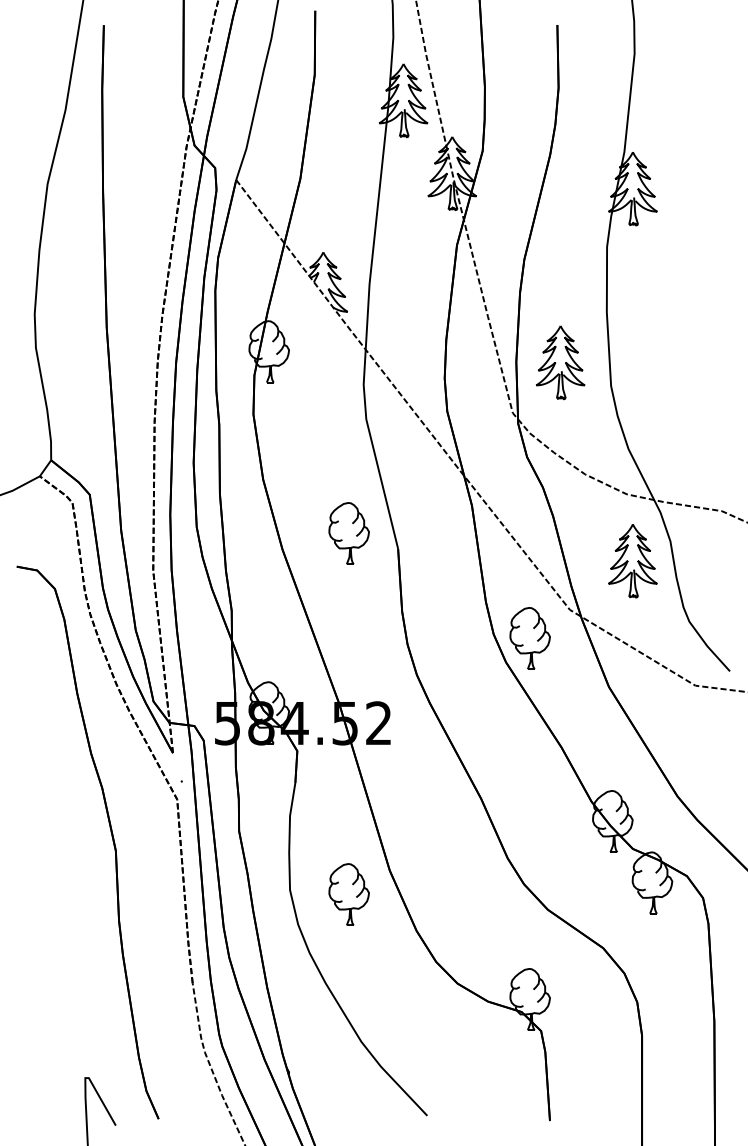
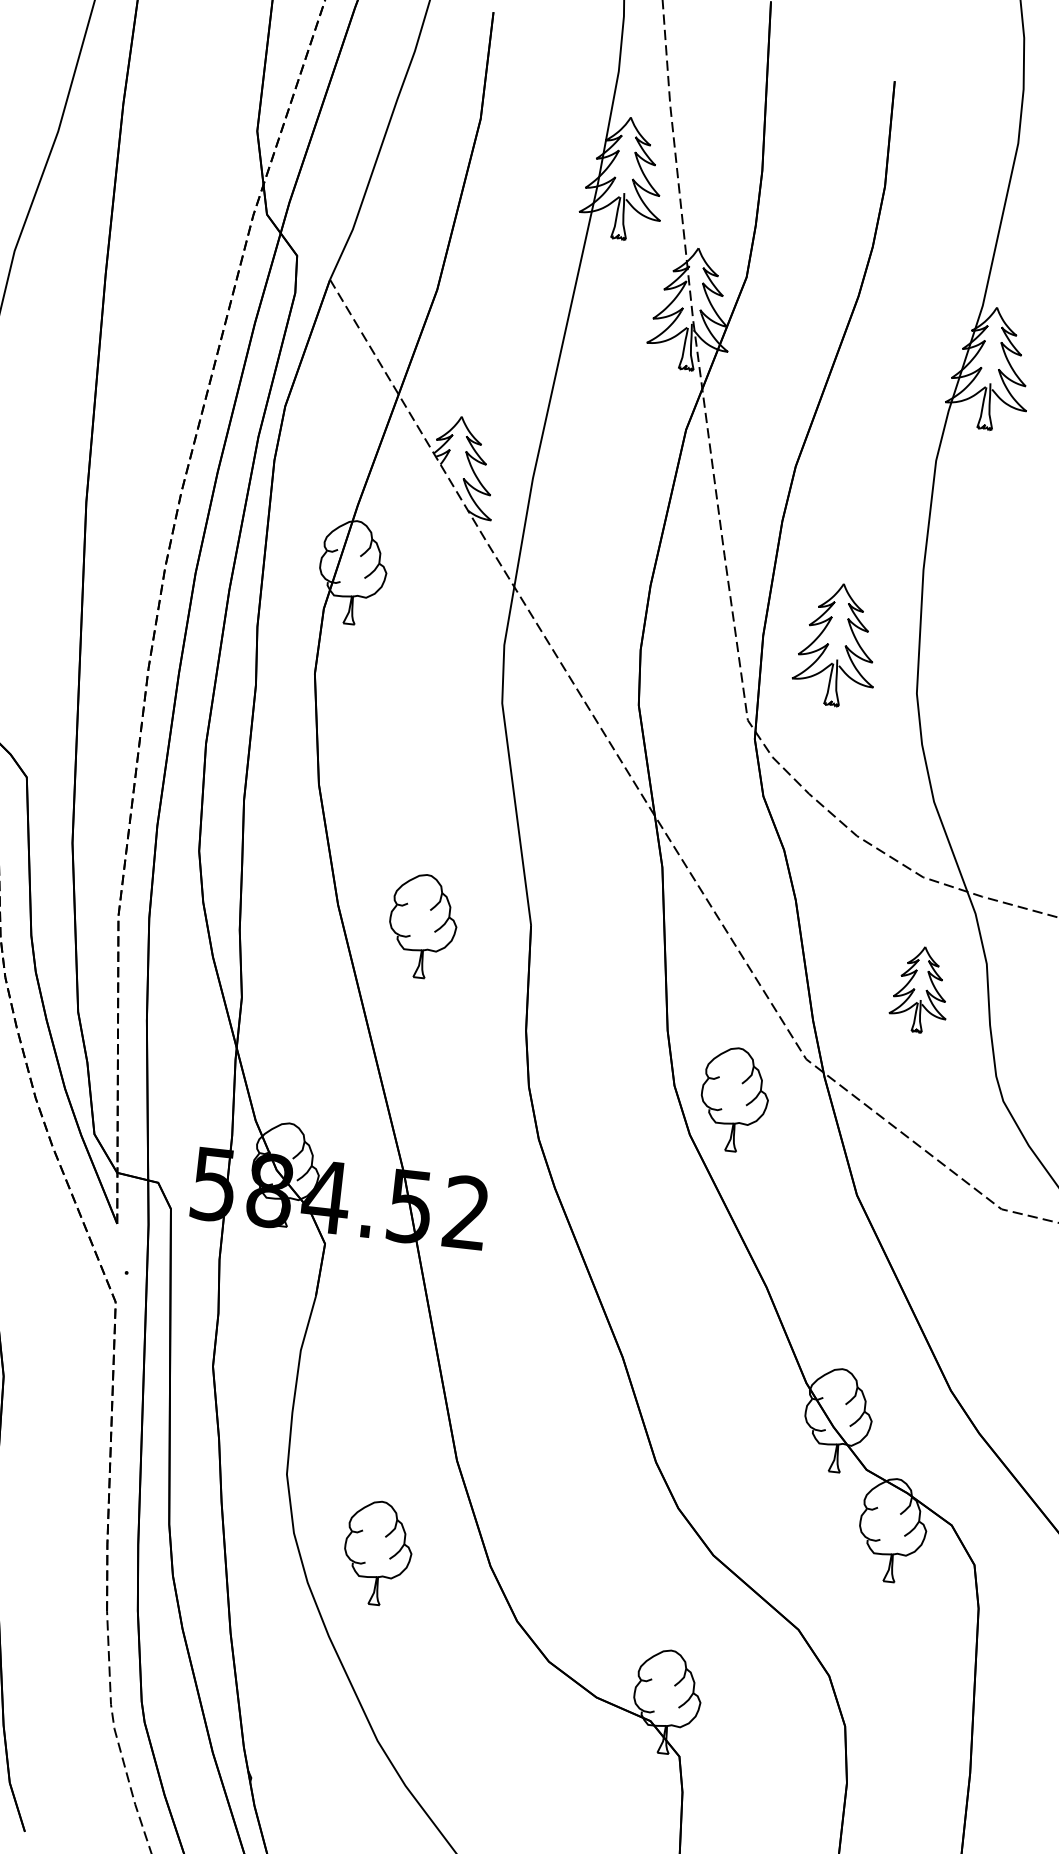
part: (348, 533) -> (421, 925), moved
part: (632, 561) -> (919, 990), size x0.7
part: (348, 894) -> (376, 1552), moved

